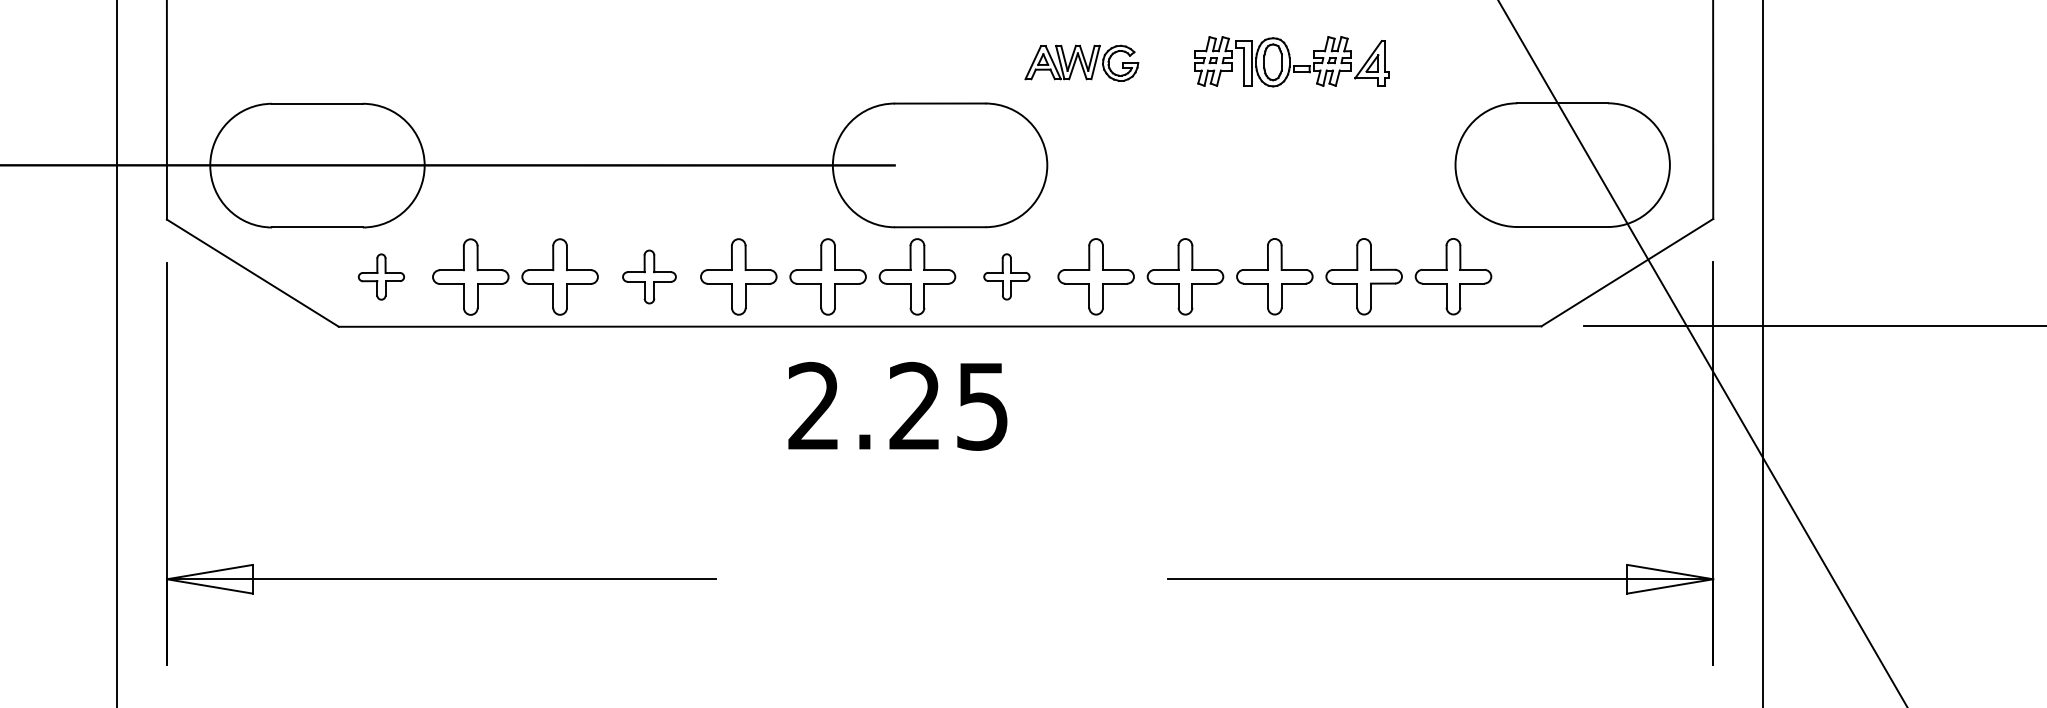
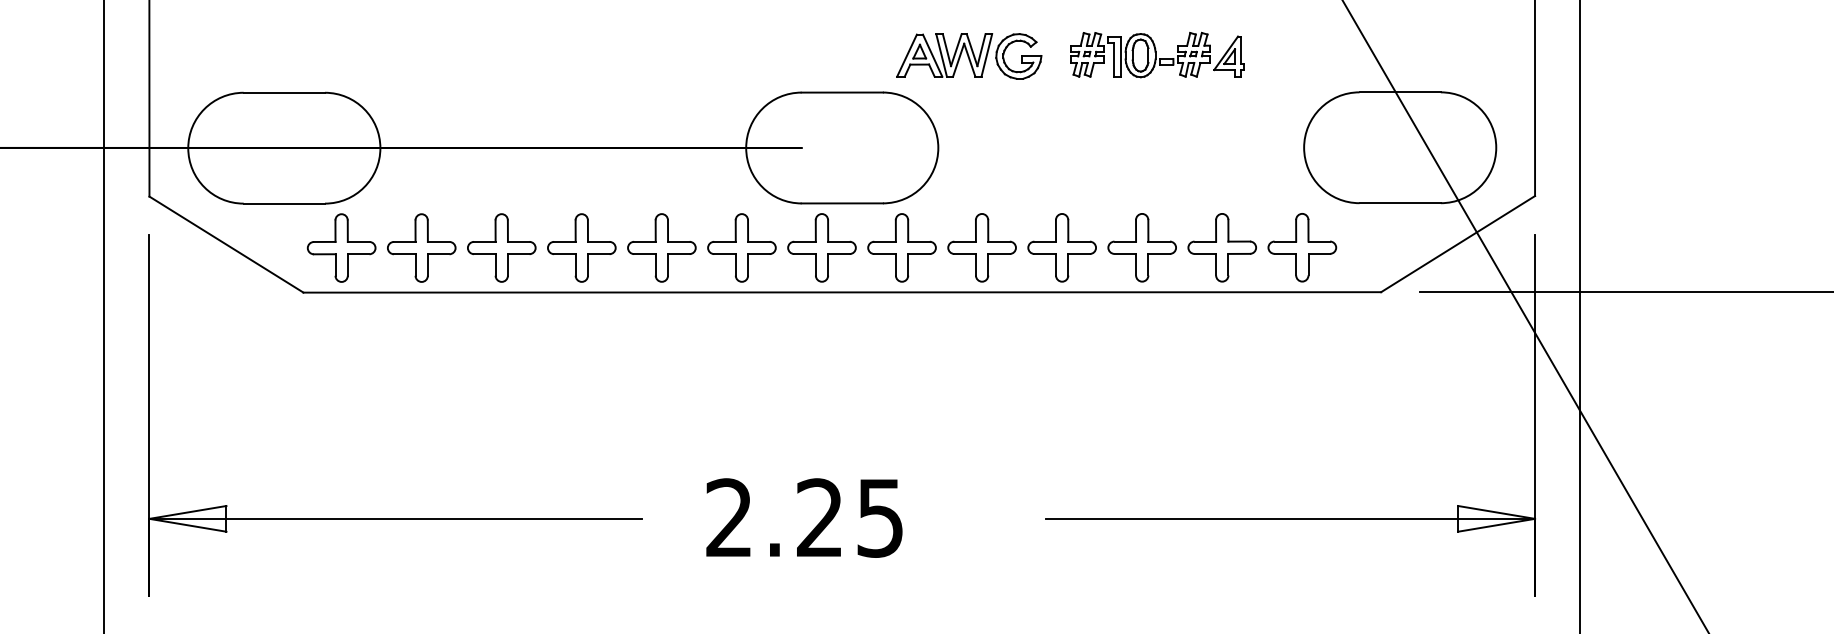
part: (1081, 63) -> (968, 56), size x1.43
part: (381, 276) -> (341, 247), size x1.67
part: (649, 276) -> (581, 247), size x1.43
part: (1006, 276) -> (901, 247), size x1.67
text: (897, 406) -> (804, 518), moved

